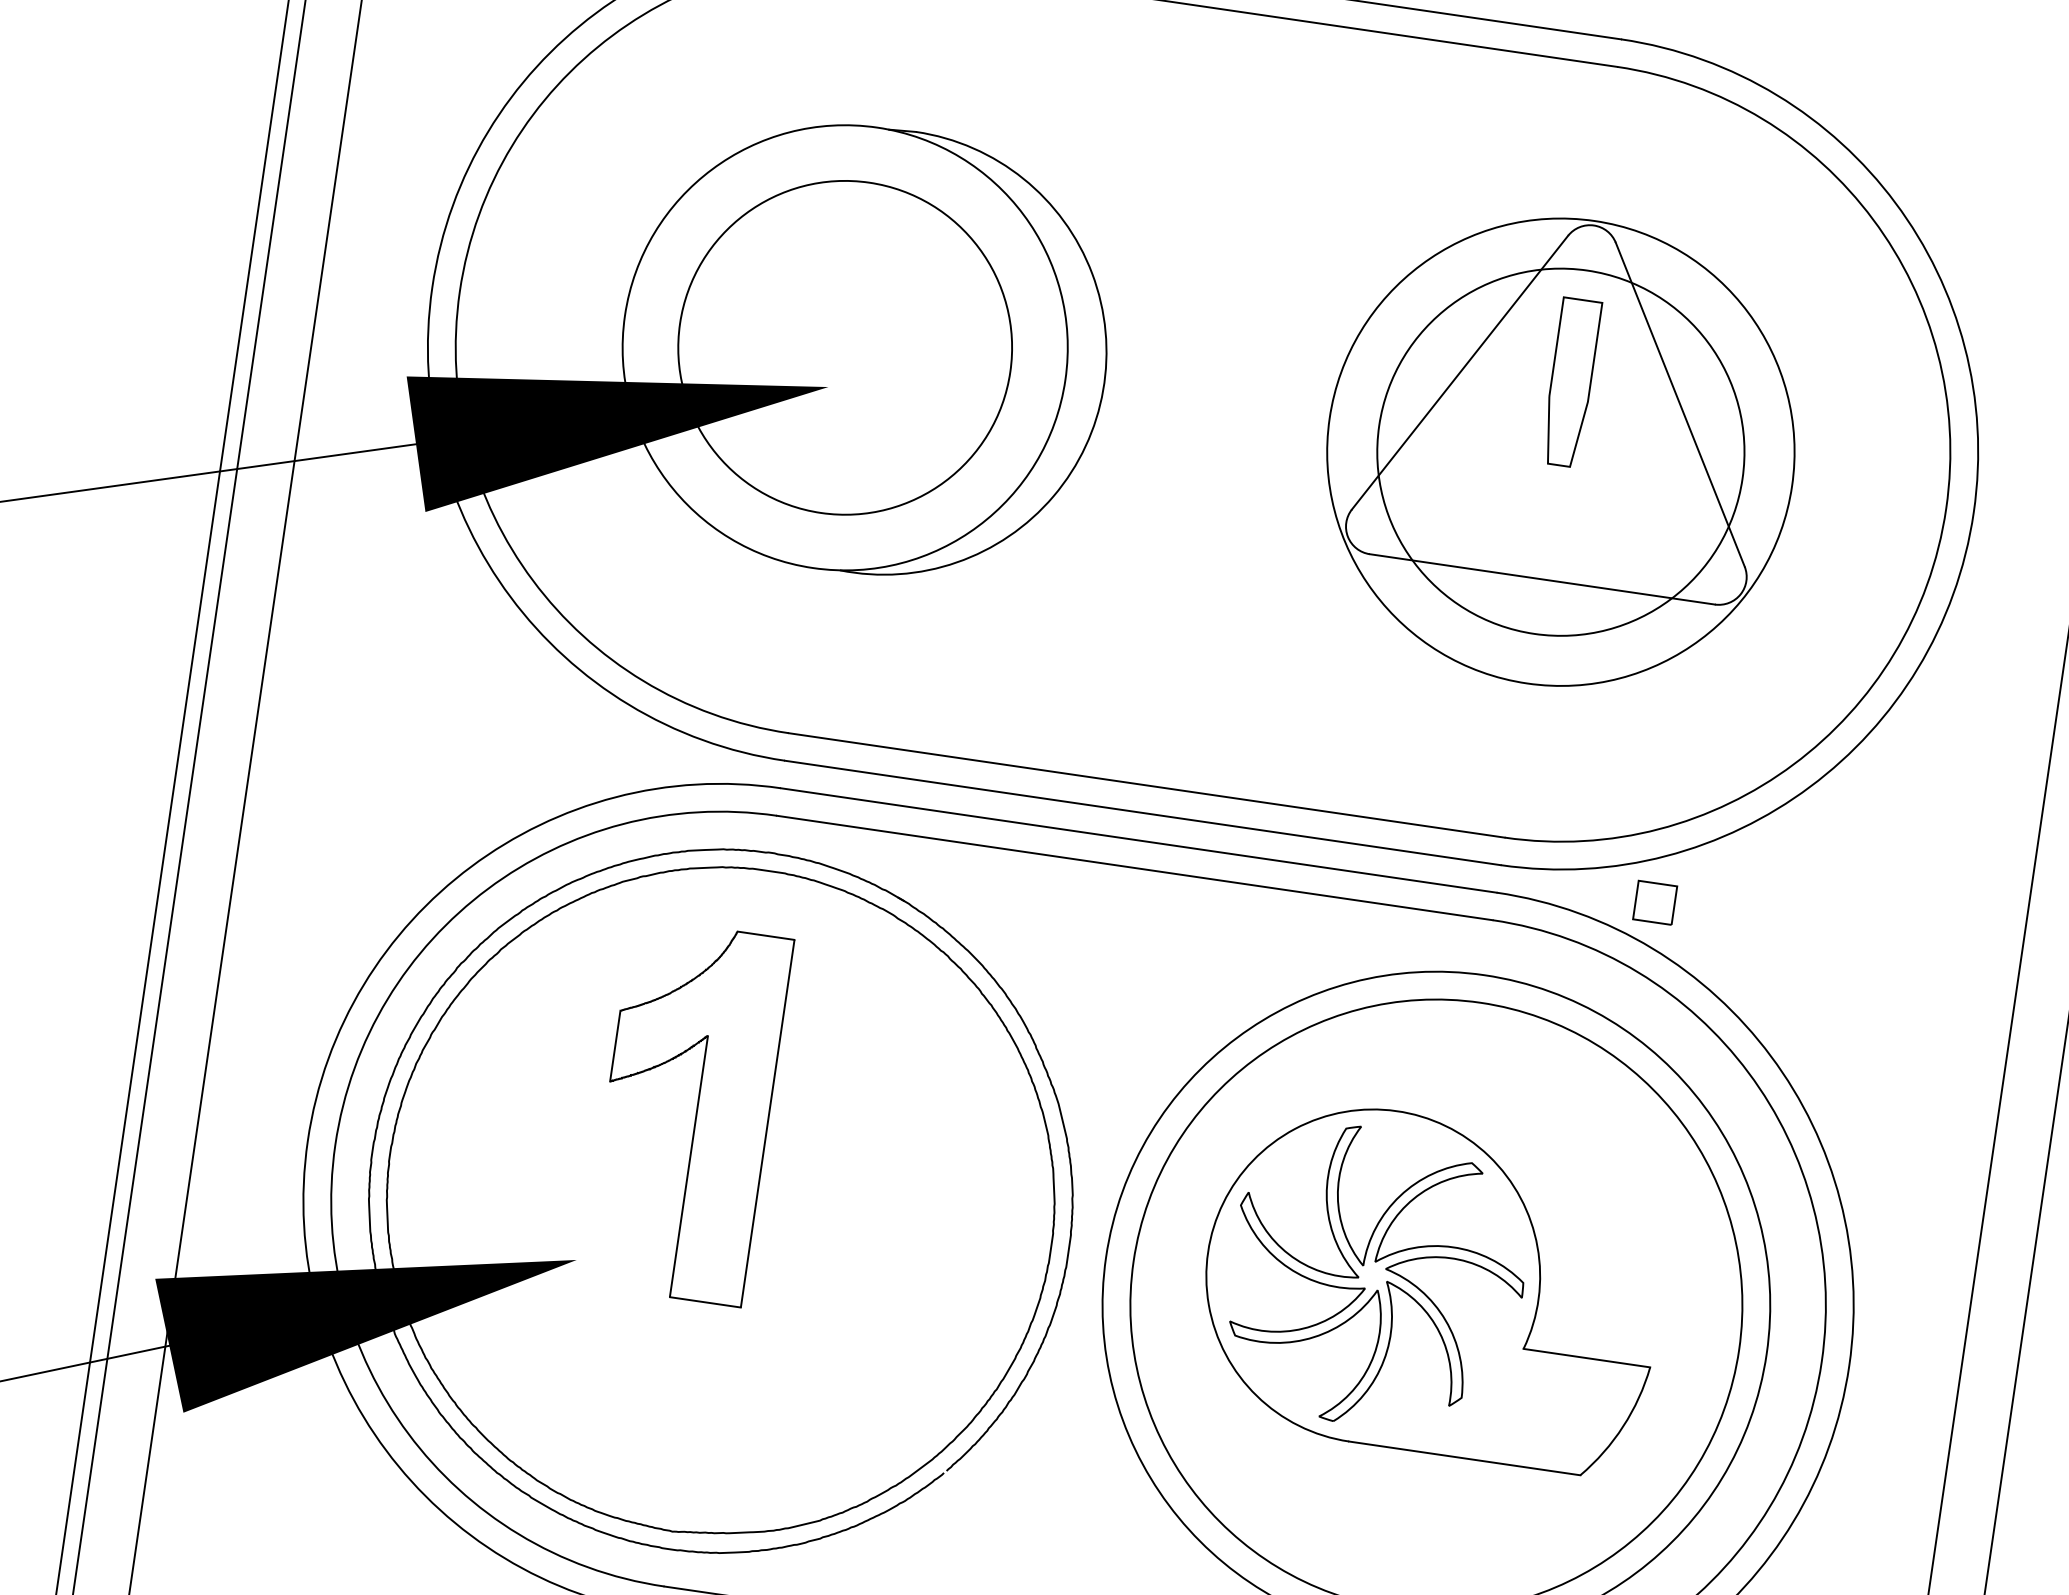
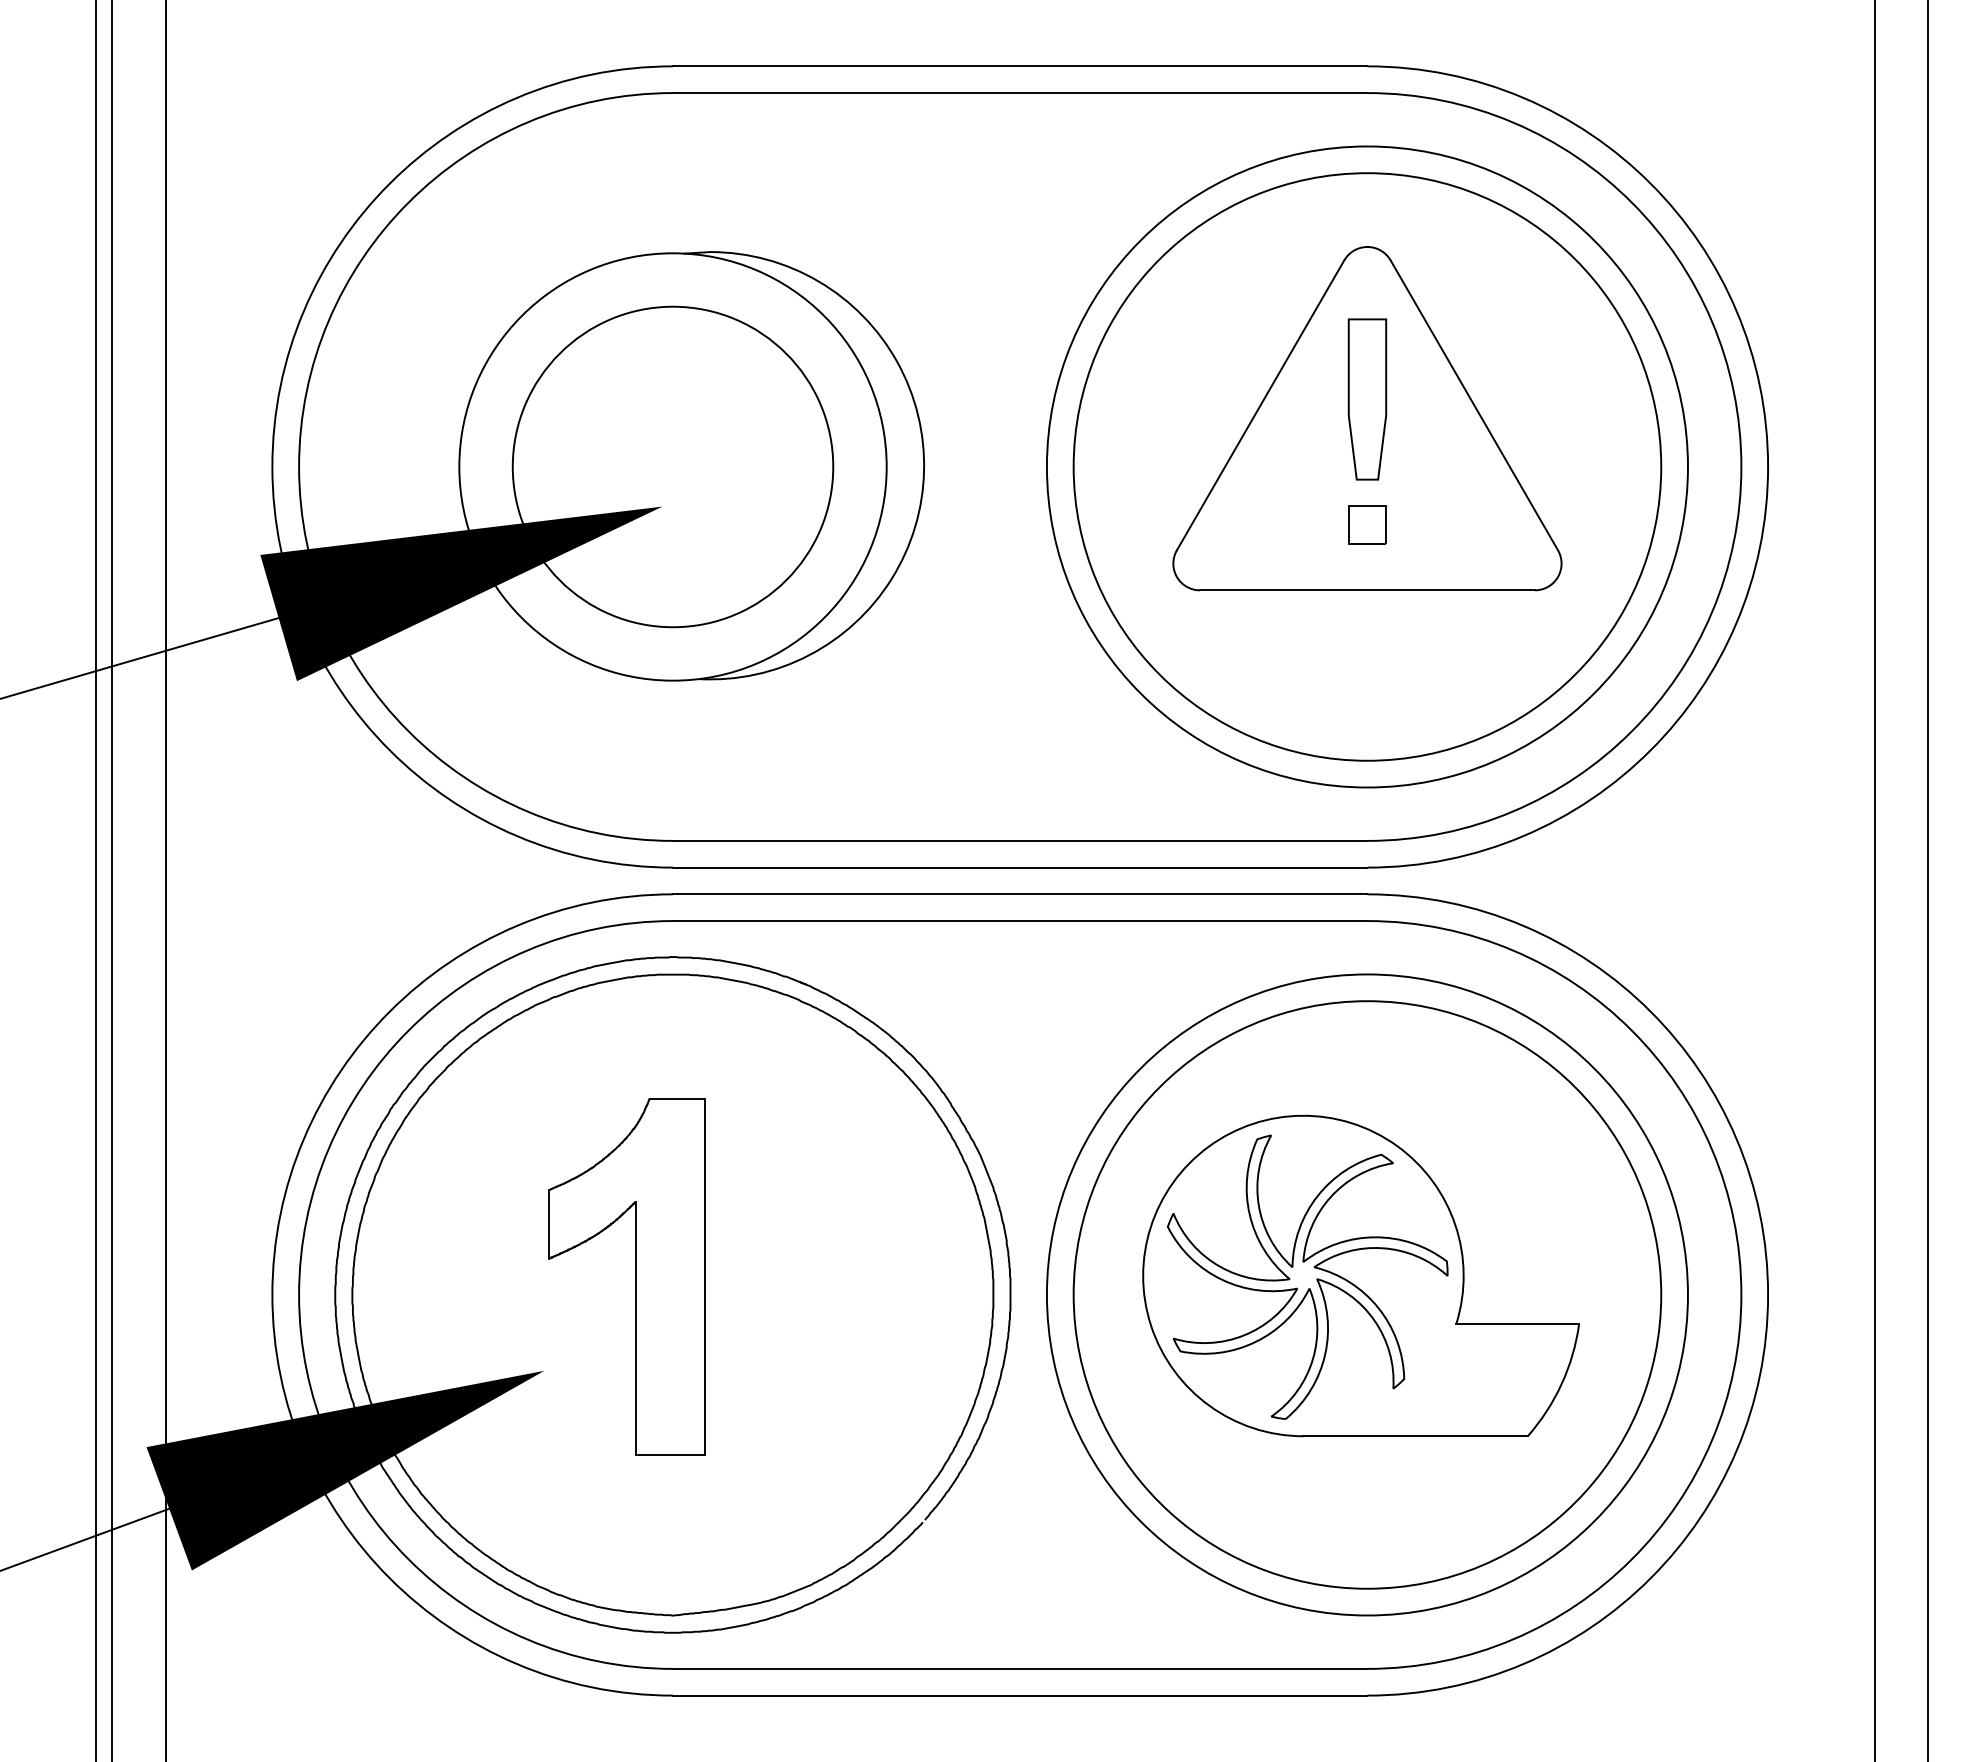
circle: (1559, 451) -> (1366, 466), size x1.43
circle: (1561, 451) -> (1367, 466), size x1.67
part: (1655, 902) -> (1367, 524), moved
part: (696, 1112) -> (635, 1276), moved

